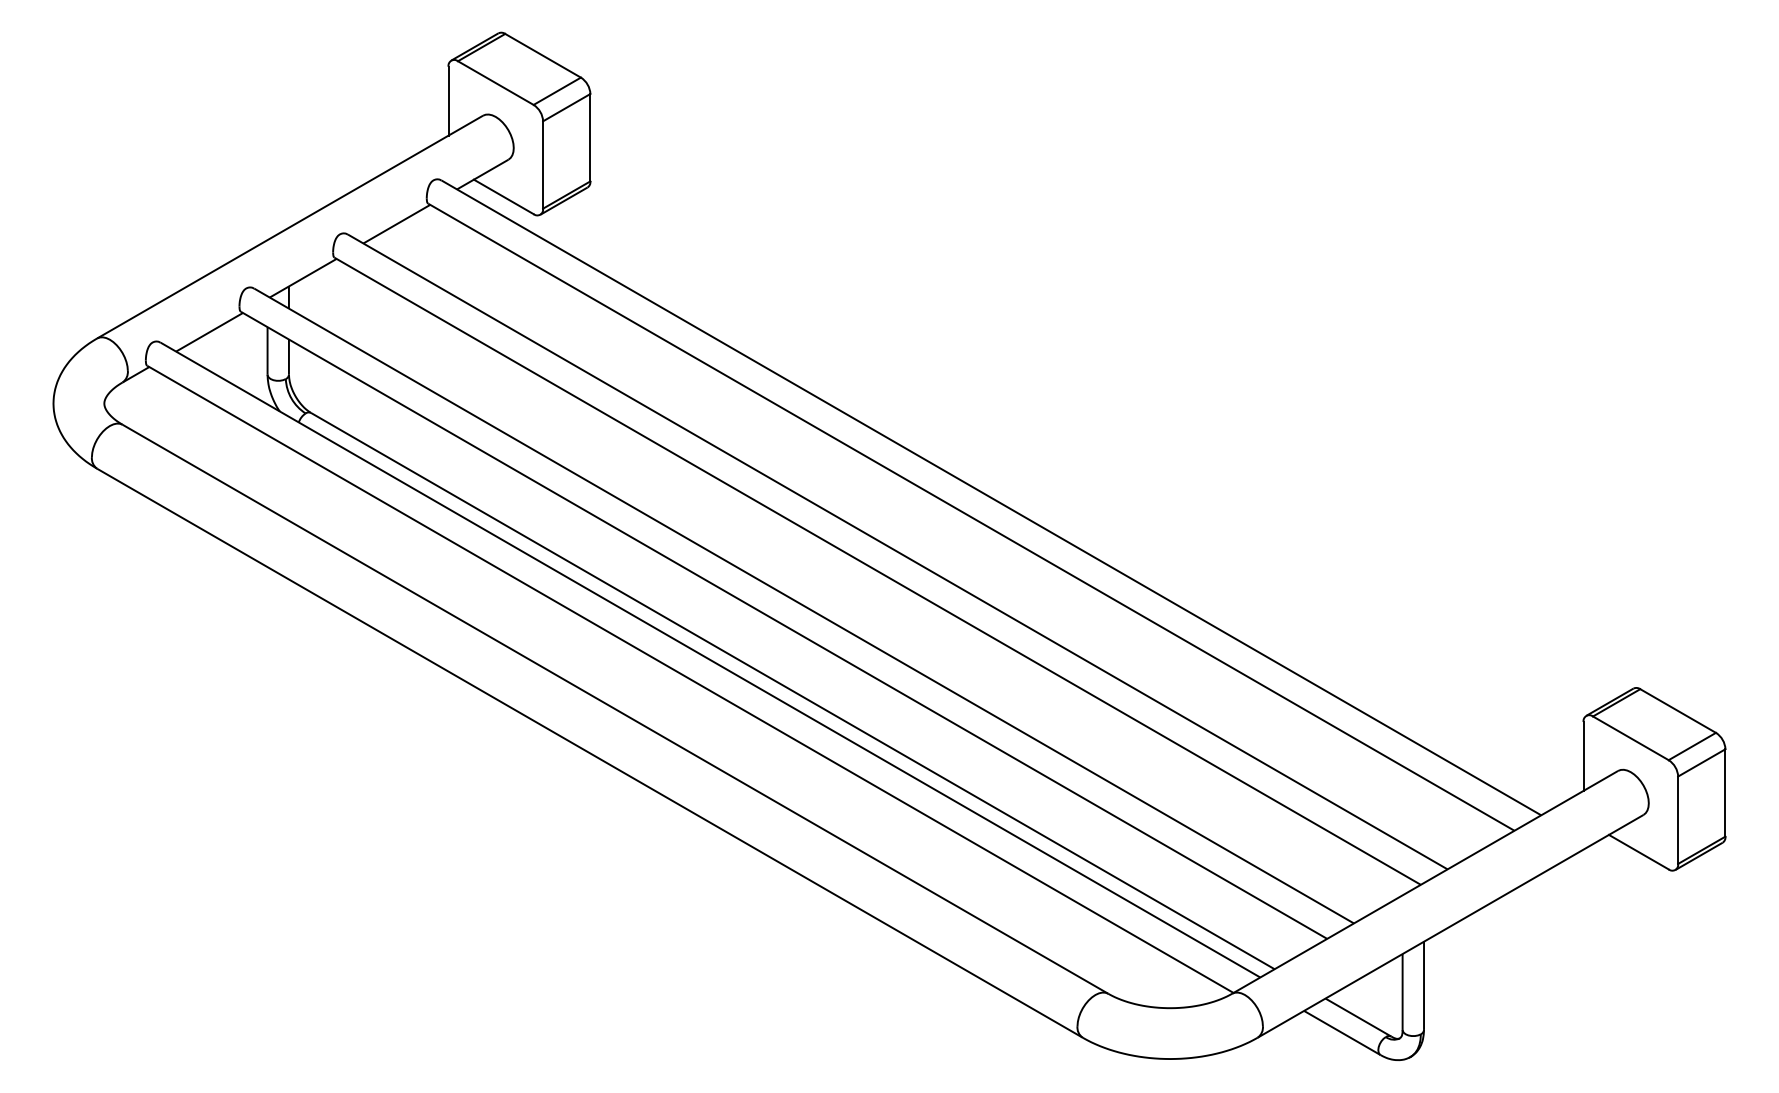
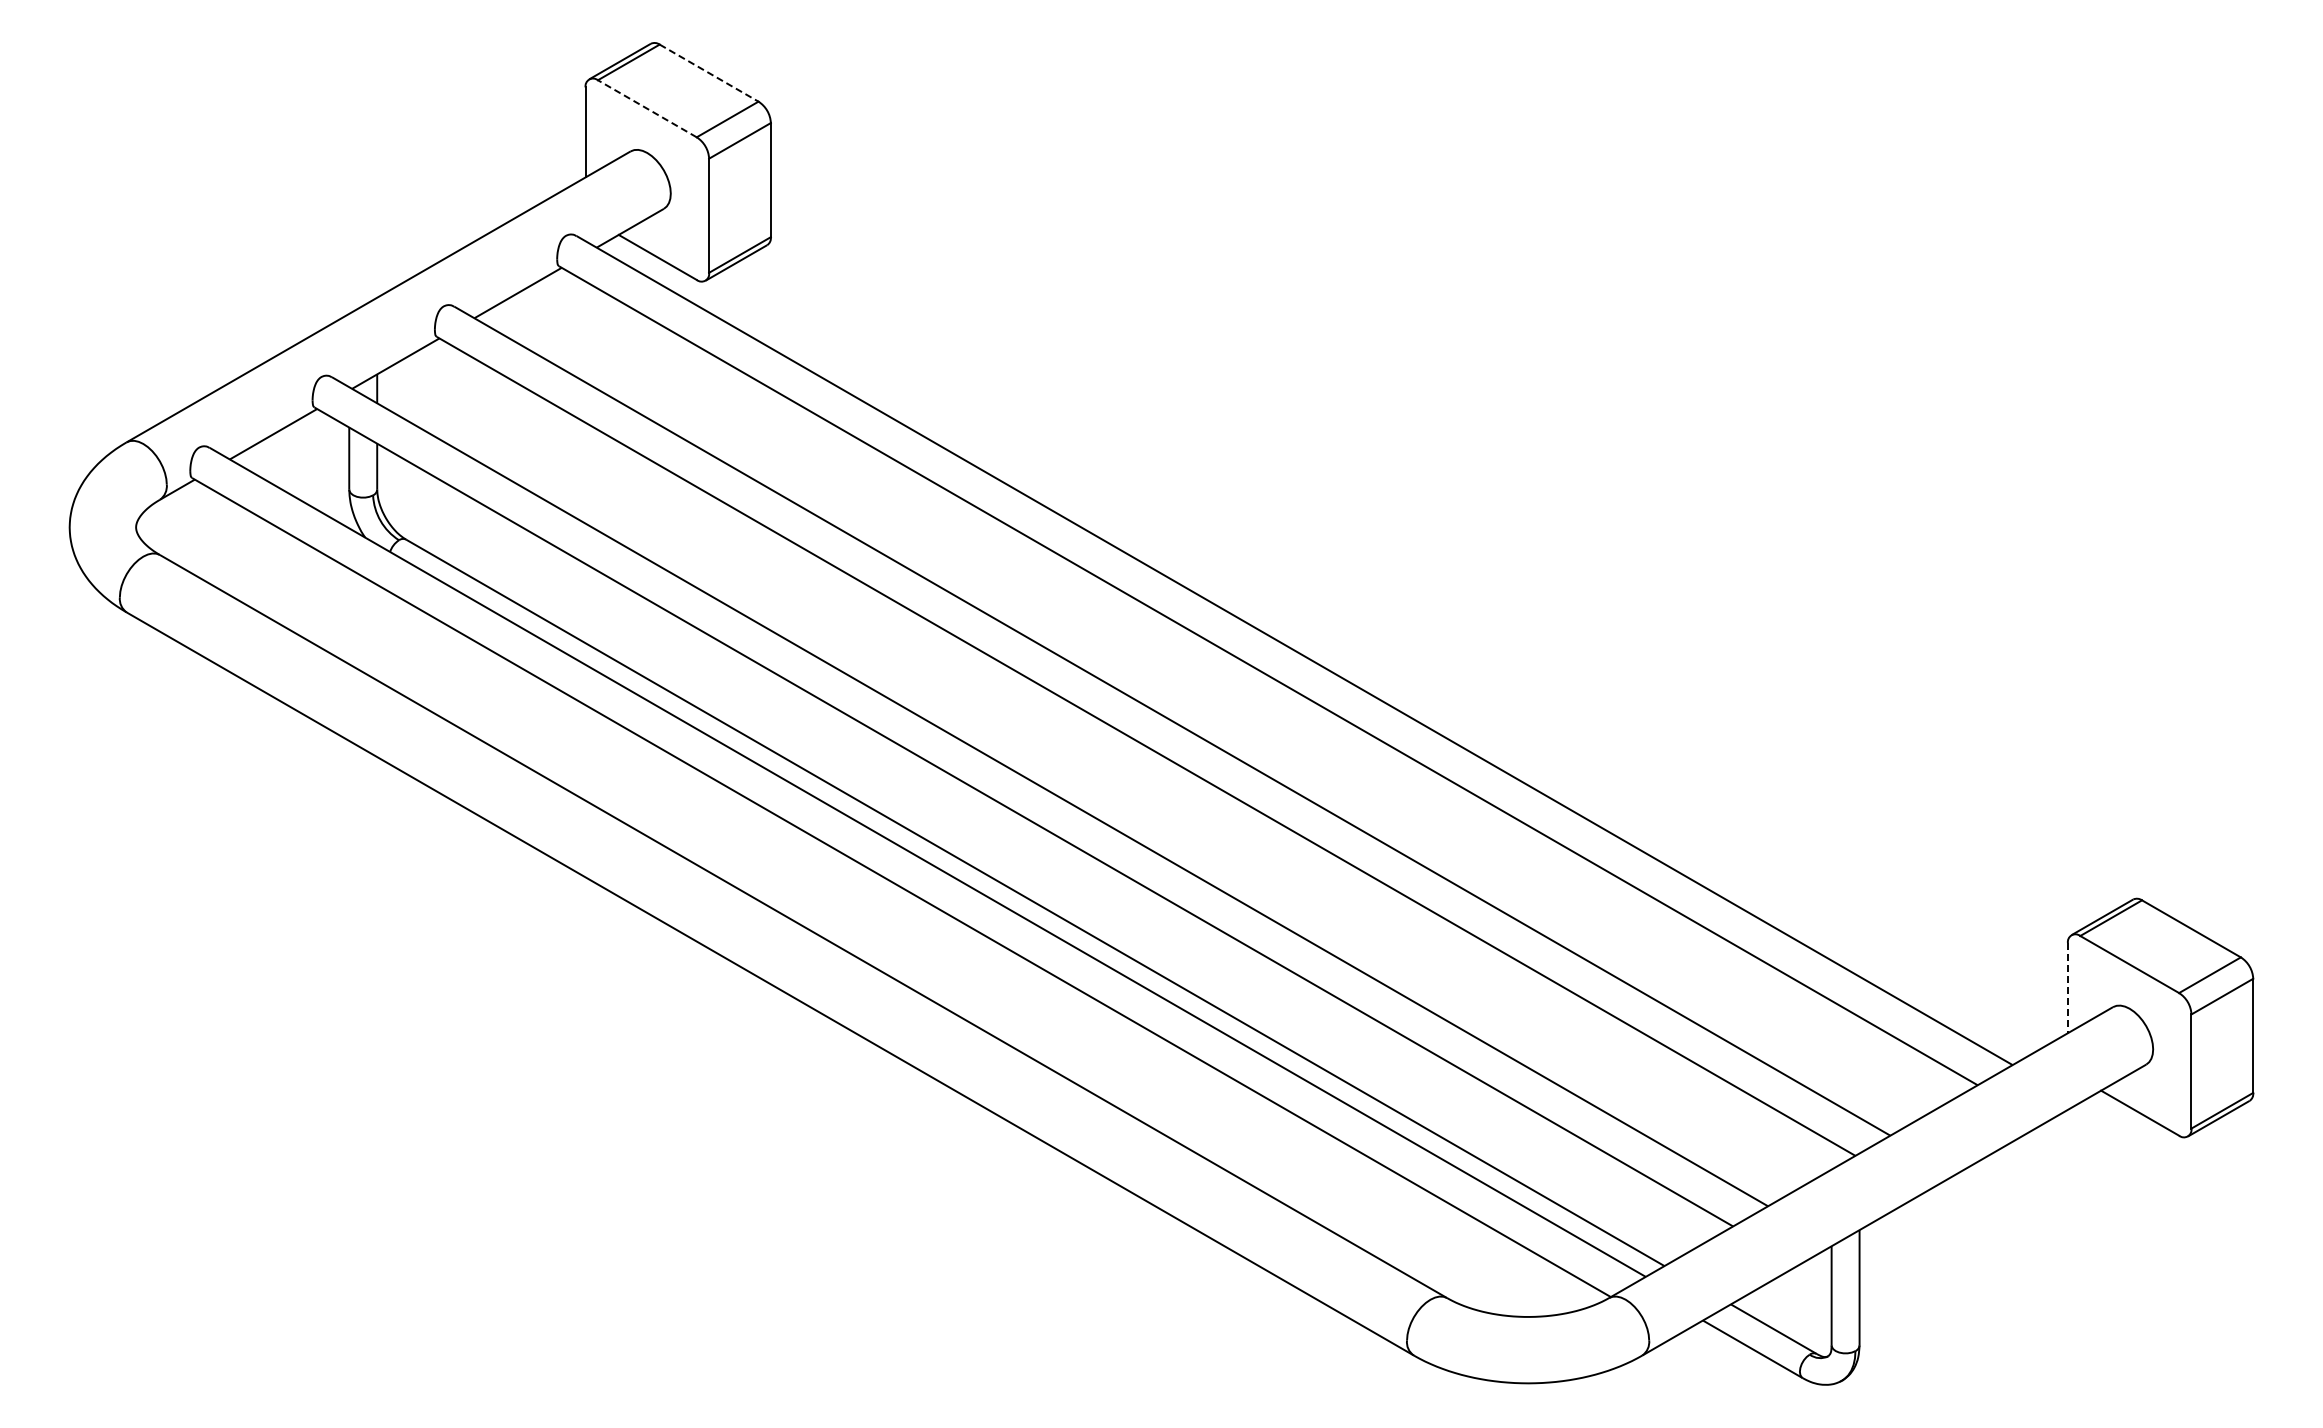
line: (543, 56) -> (709, 73), solid -> dashed
line: (495, 82) -> (646, 108), solid -> dashed
line: (1583, 756) -> (2067, 988), solid -> dashed

